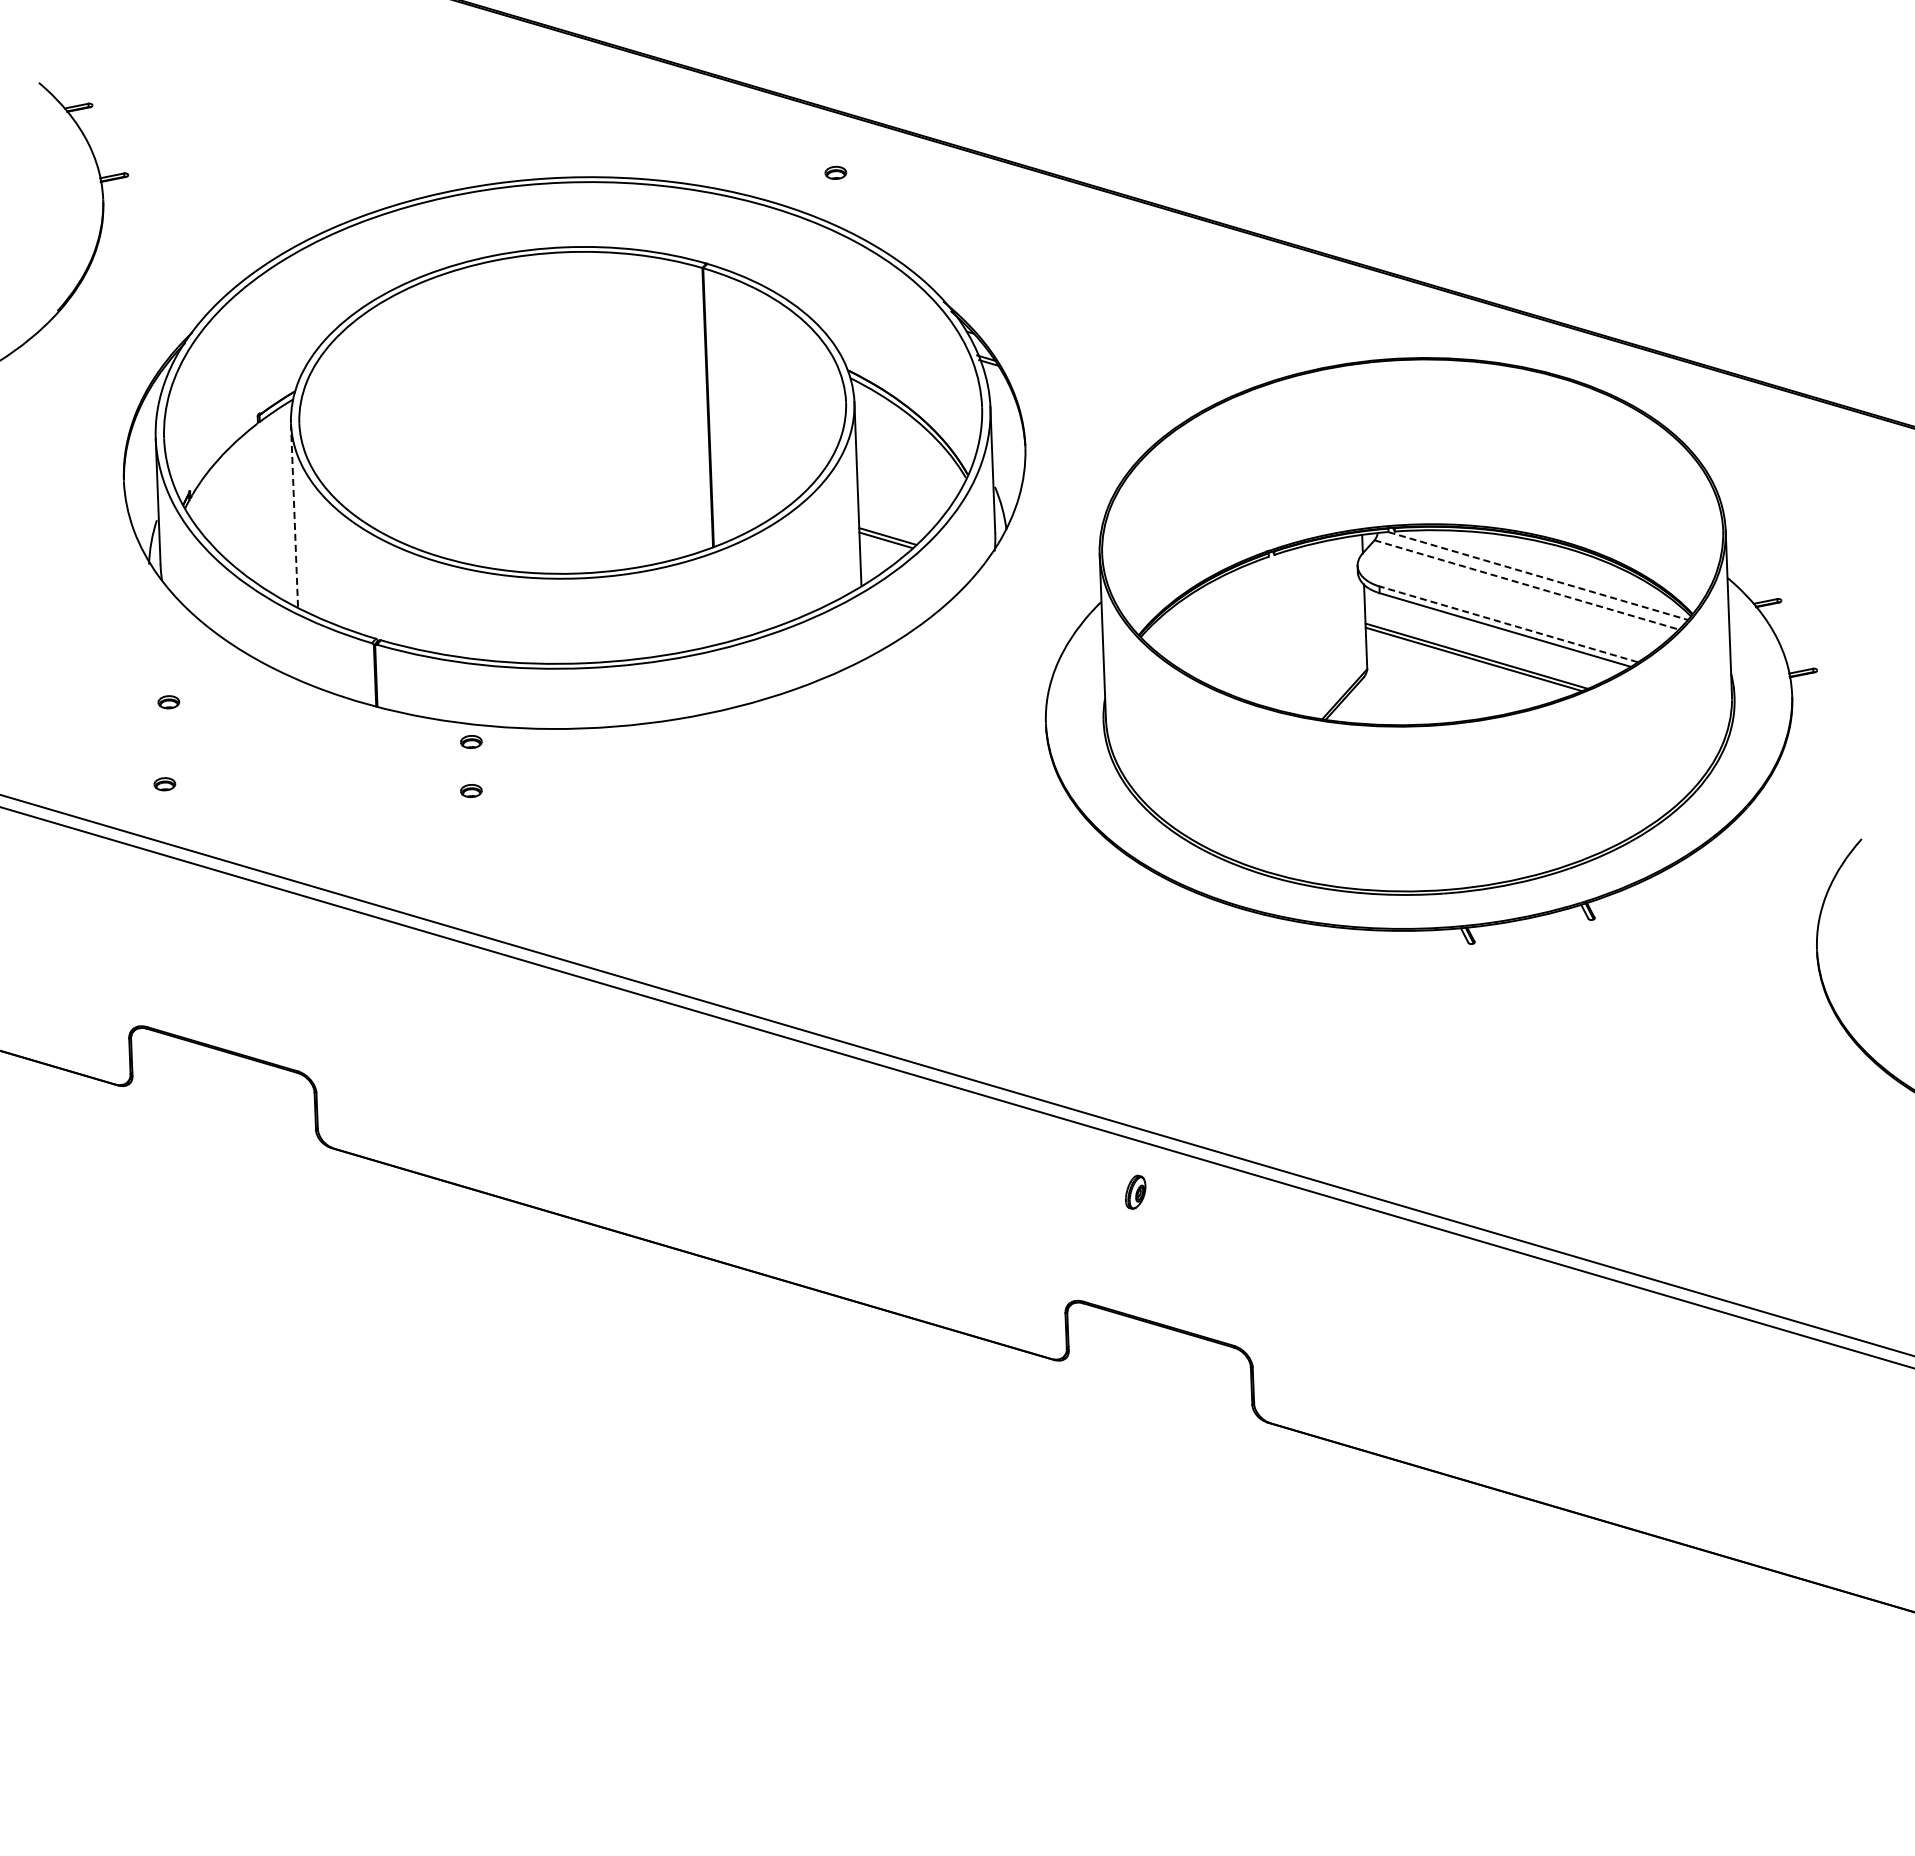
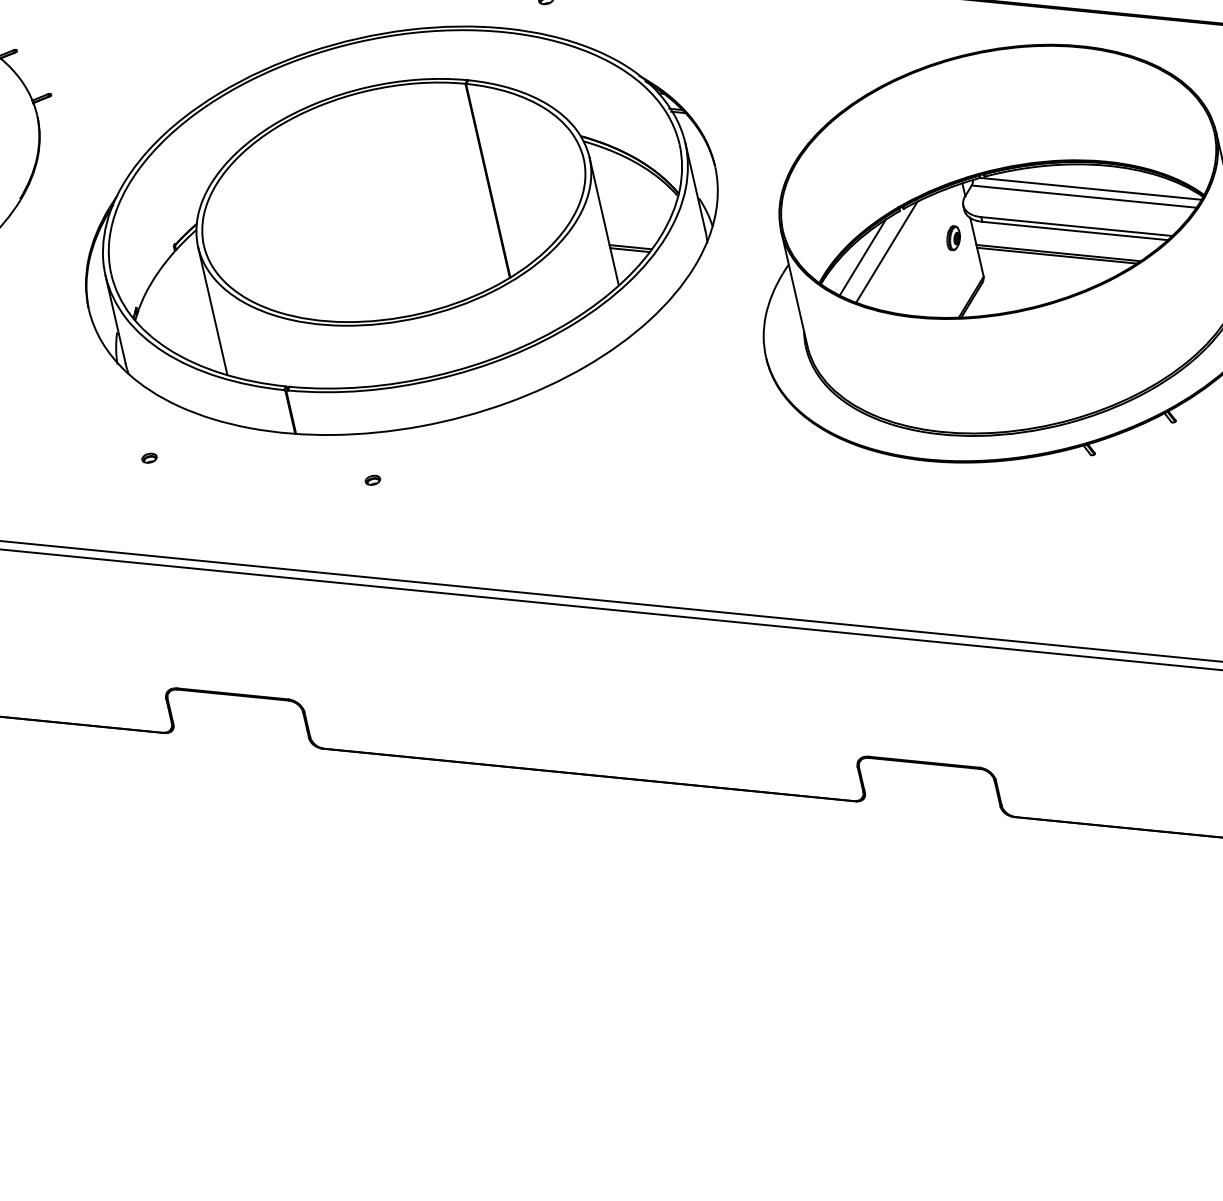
line: (294, 515) -> (212, 310), dashed -> solid
line: (1538, 576) -> (1091, 189), dashed -> solid
line: (1527, 585) -> (1084, 196), dashed -> solid
line: (1239, 609) -> (886, 251), added
line: (1204, 611) -> (862, 257), added
line: (1508, 624) -> (1076, 226), dashed -> solid
part: (471, 741) -> (366, 445), removed
part: (164, 784) -> (157, 516), removed
part: (1135, 1191) -> (953, 237), moved

